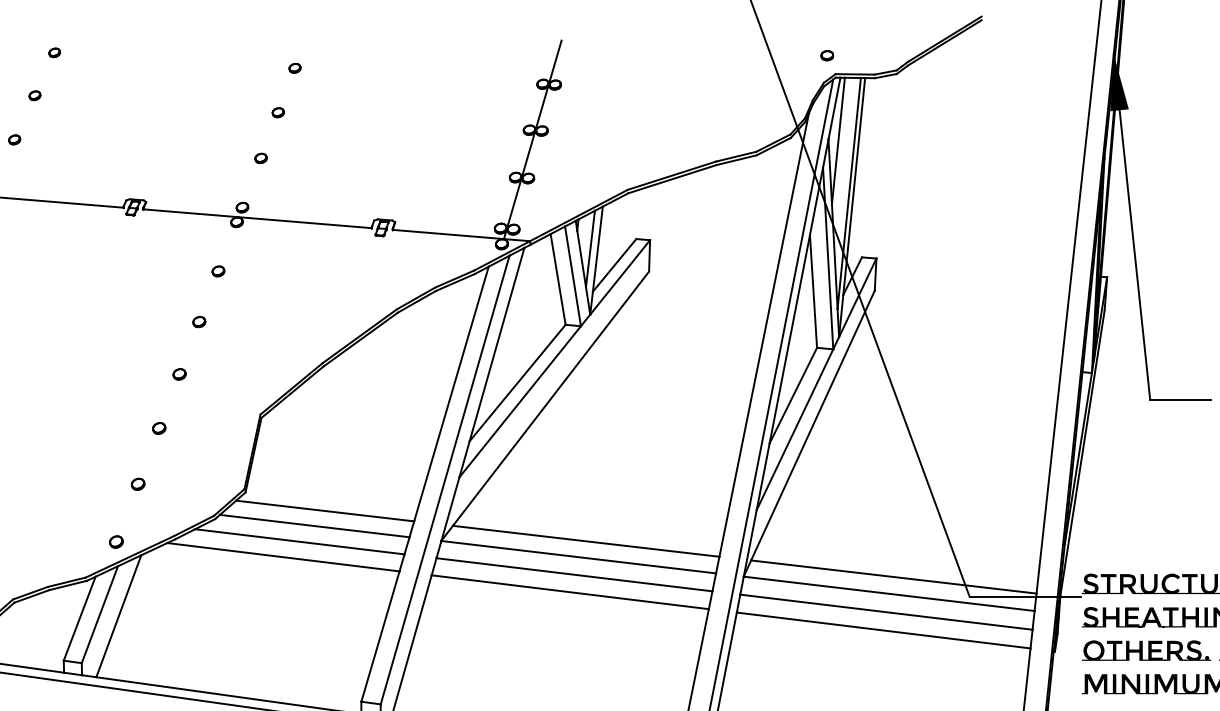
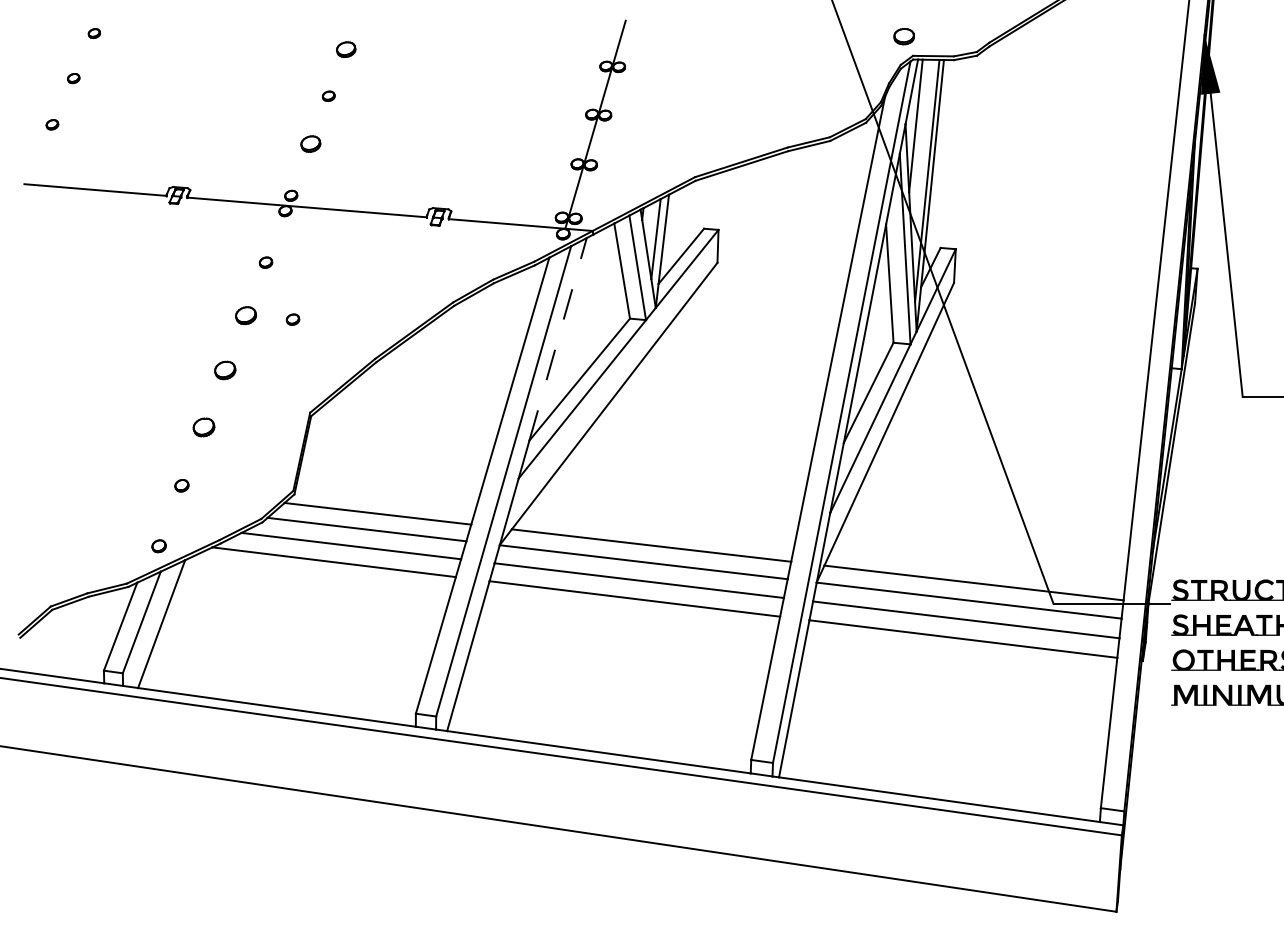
part: (827, 55) -> (904, 36), size x1.6
part: (295, 68) -> (346, 49), size x1.6
part: (260, 158) -> (310, 144), size x1.6
part: (198, 321) -> (245, 315), size x1.6
part: (243, 325) -> (292, 319), added
line: (497, 343) -> (558, 338), solid -> dashed
part: (179, 374) -> (225, 370), size x1.6
part: (158, 427) -> (203, 426), size x1.6

